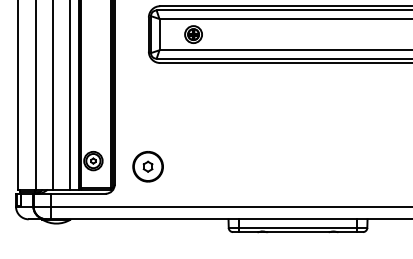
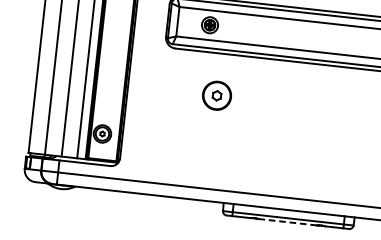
part: (147, 166) -> (216, 95), moved
line: (298, 232) -> (288, 222), solid -> dashed

